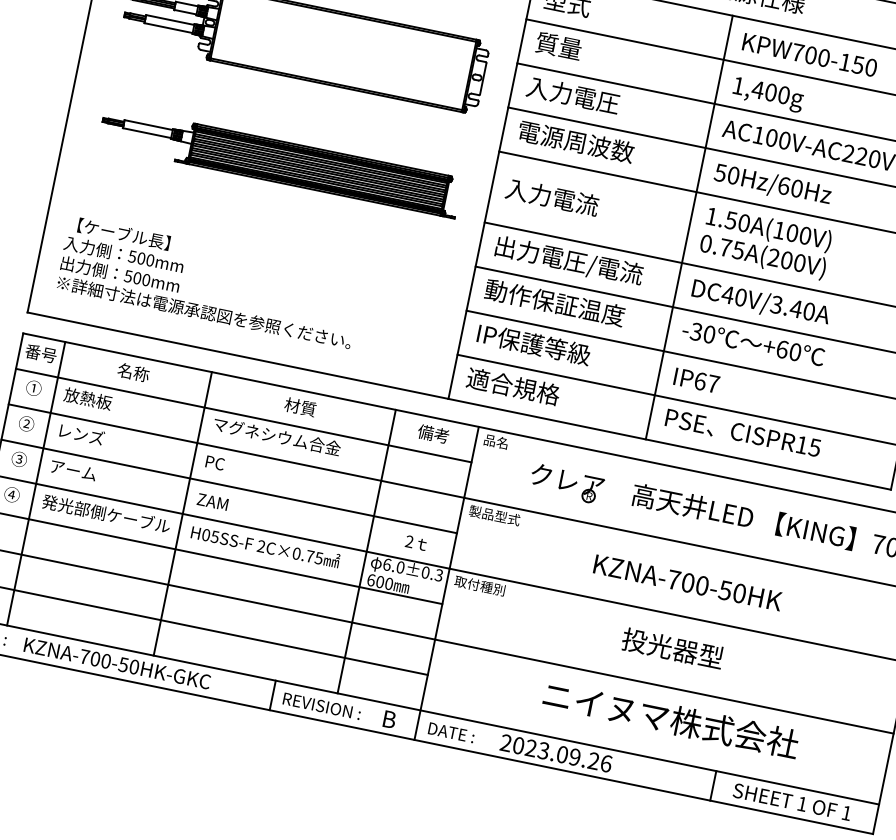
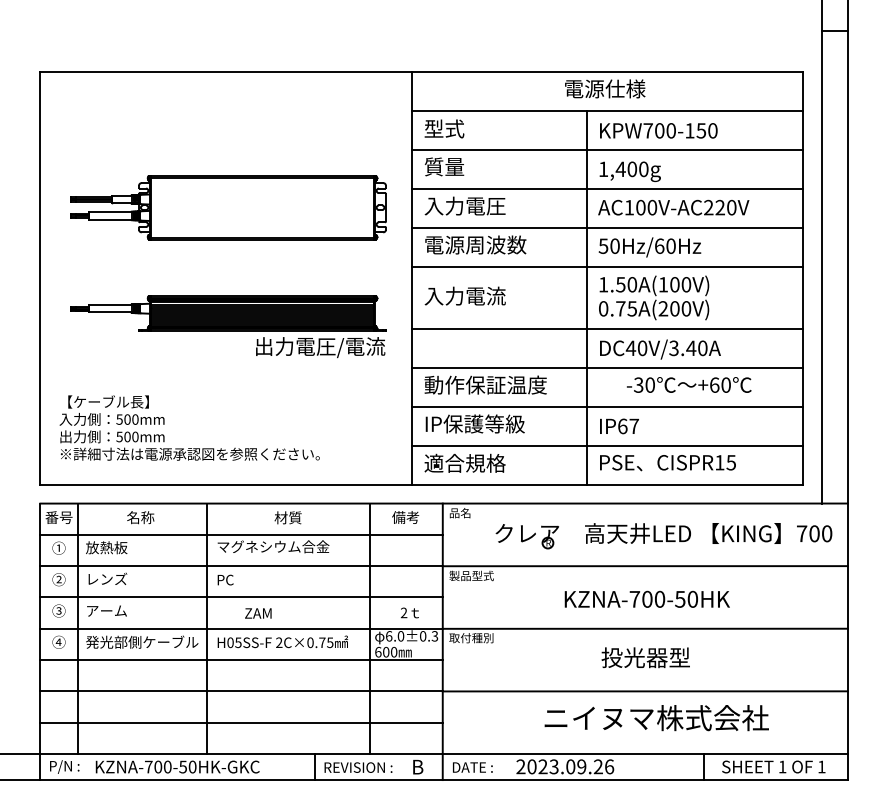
text: (569, 261) -> (320, 347), moved
text: (754, 342) -> (689, 384), moved
text: (212, 502) -> (258, 613), moved

